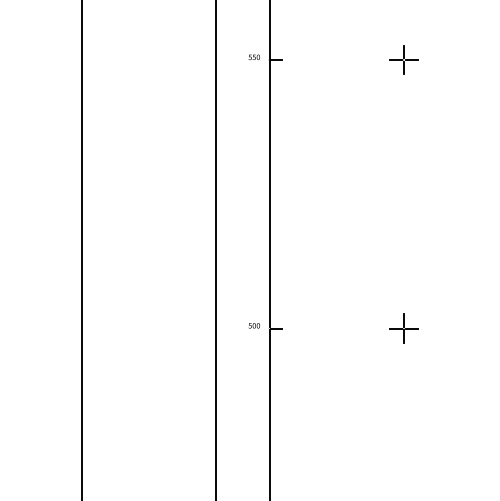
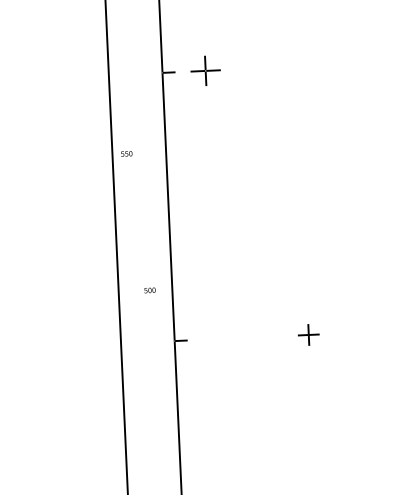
text: (253, 56) -> (125, 153), moved
part: (403, 59) -> (205, 70), moved
text: (253, 325) -> (149, 290), moved
part: (403, 328) -> (308, 334), size x0.7

